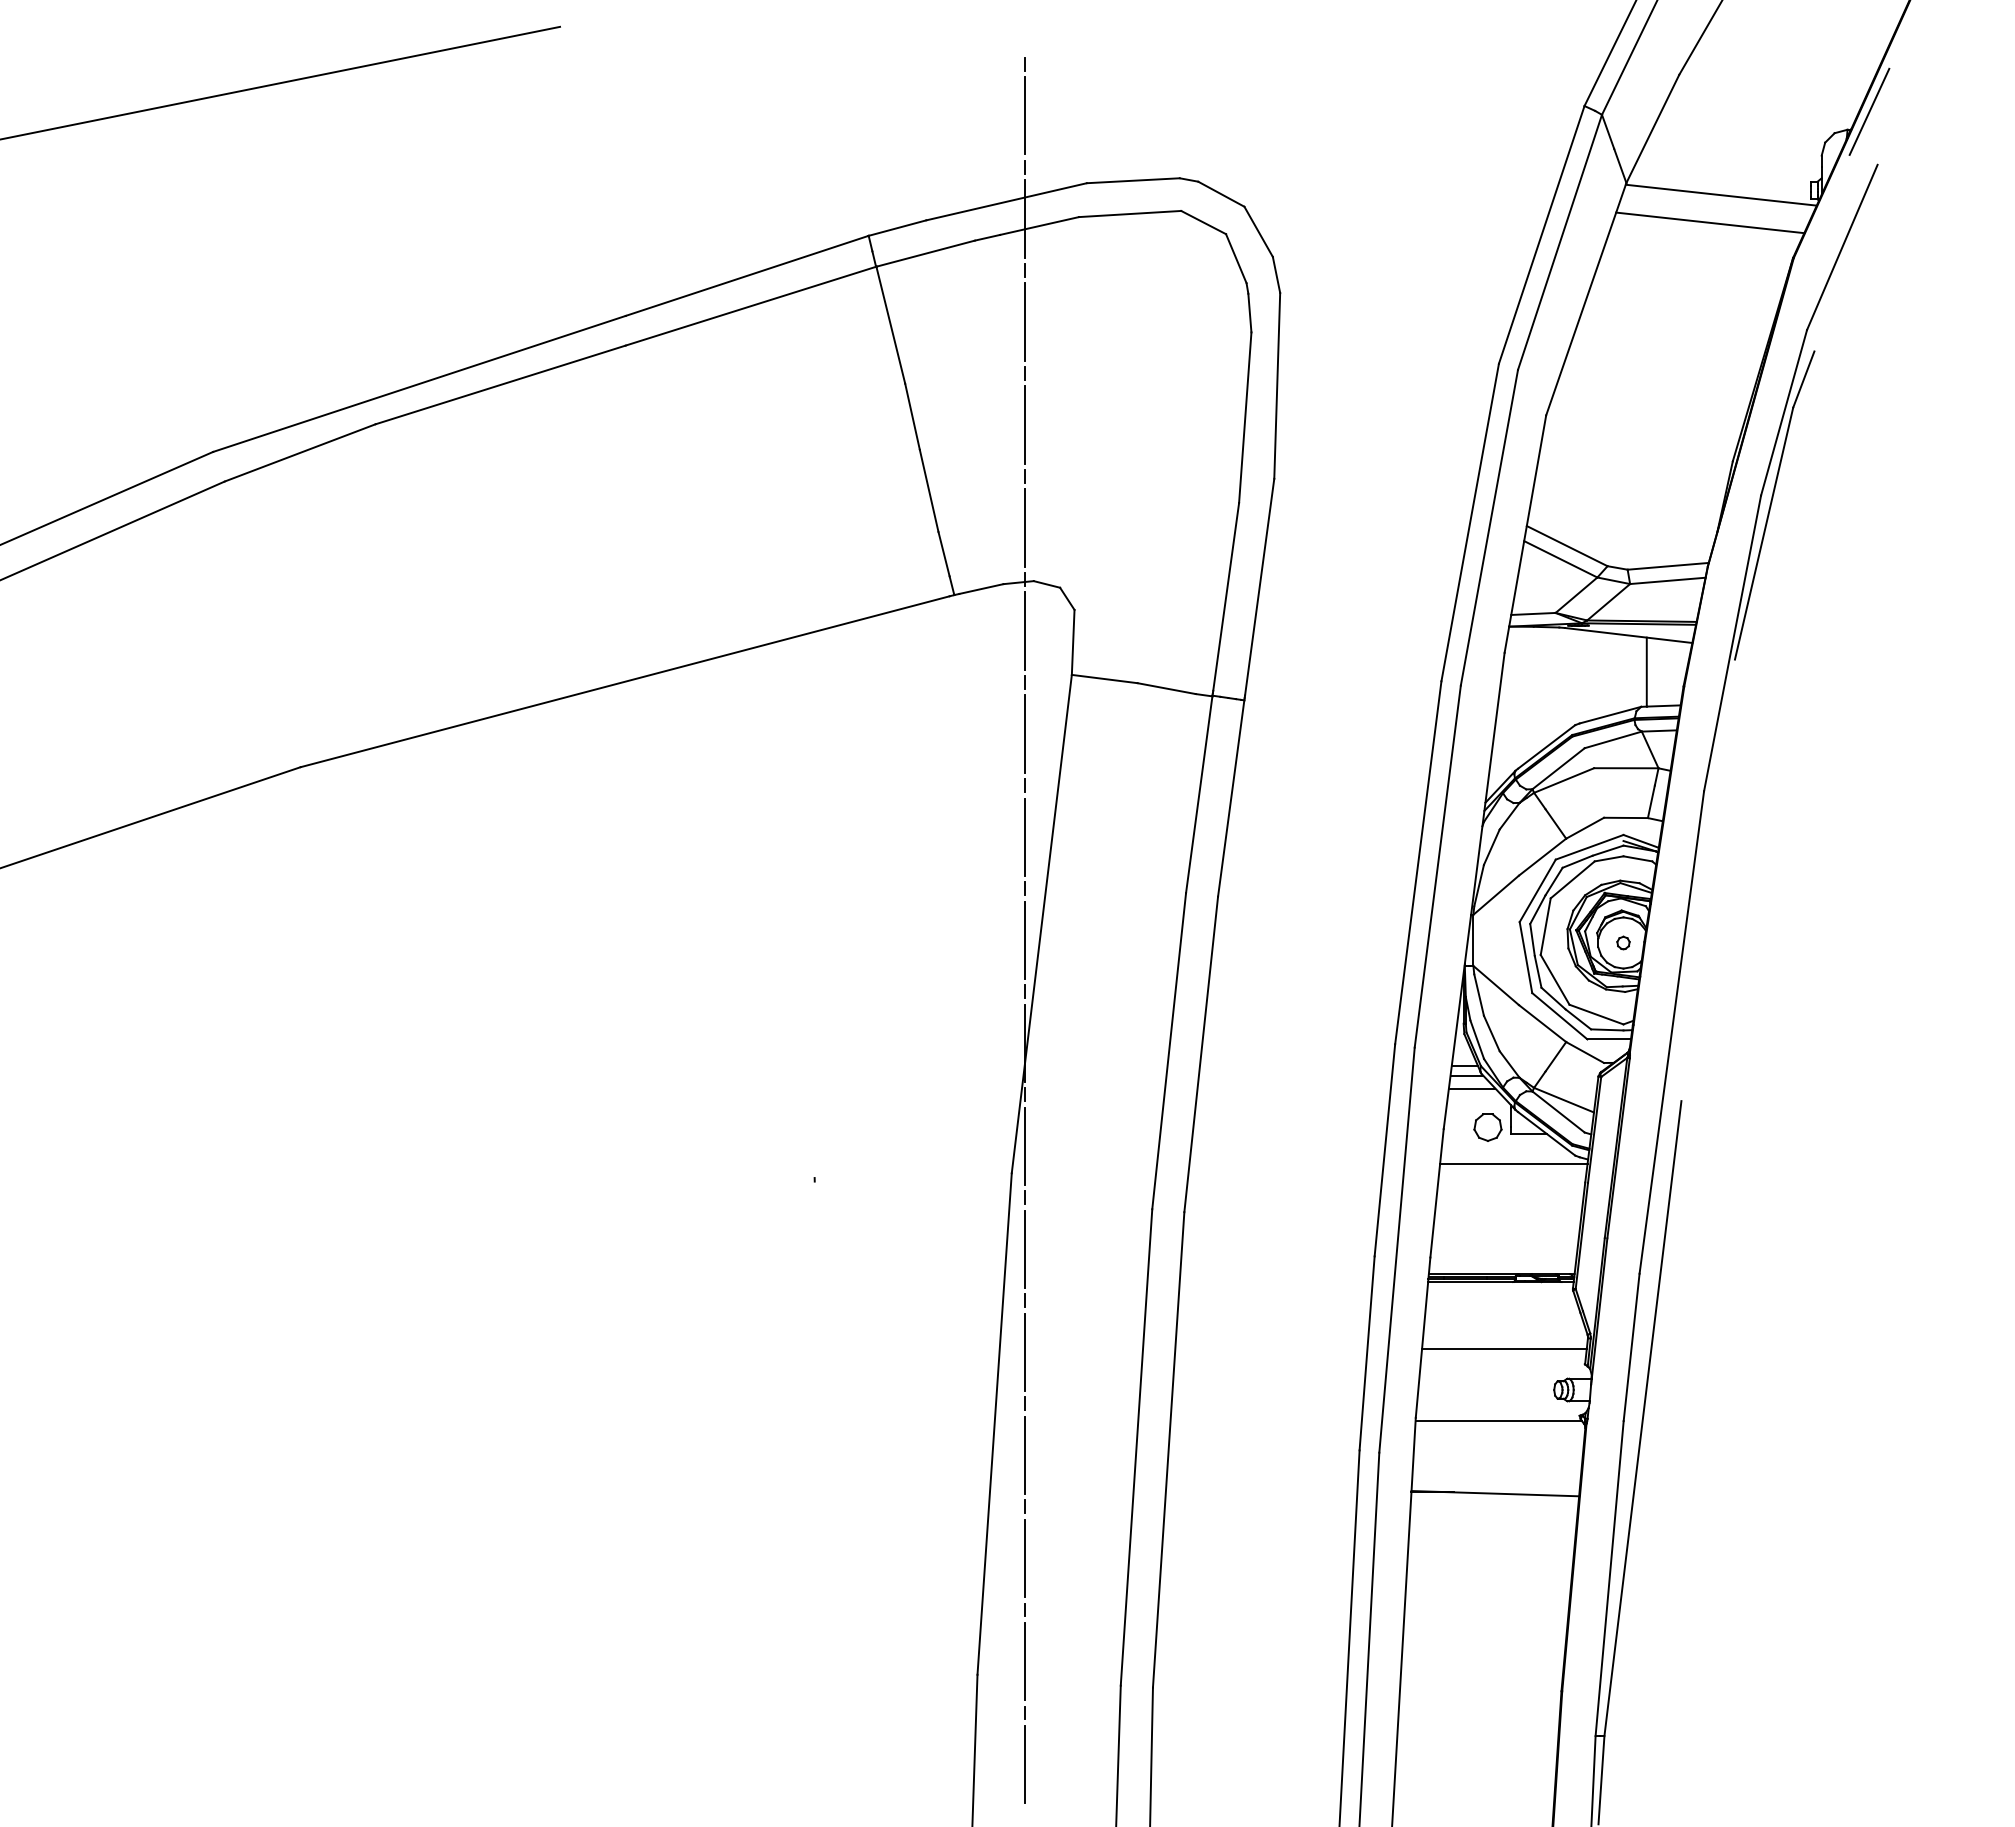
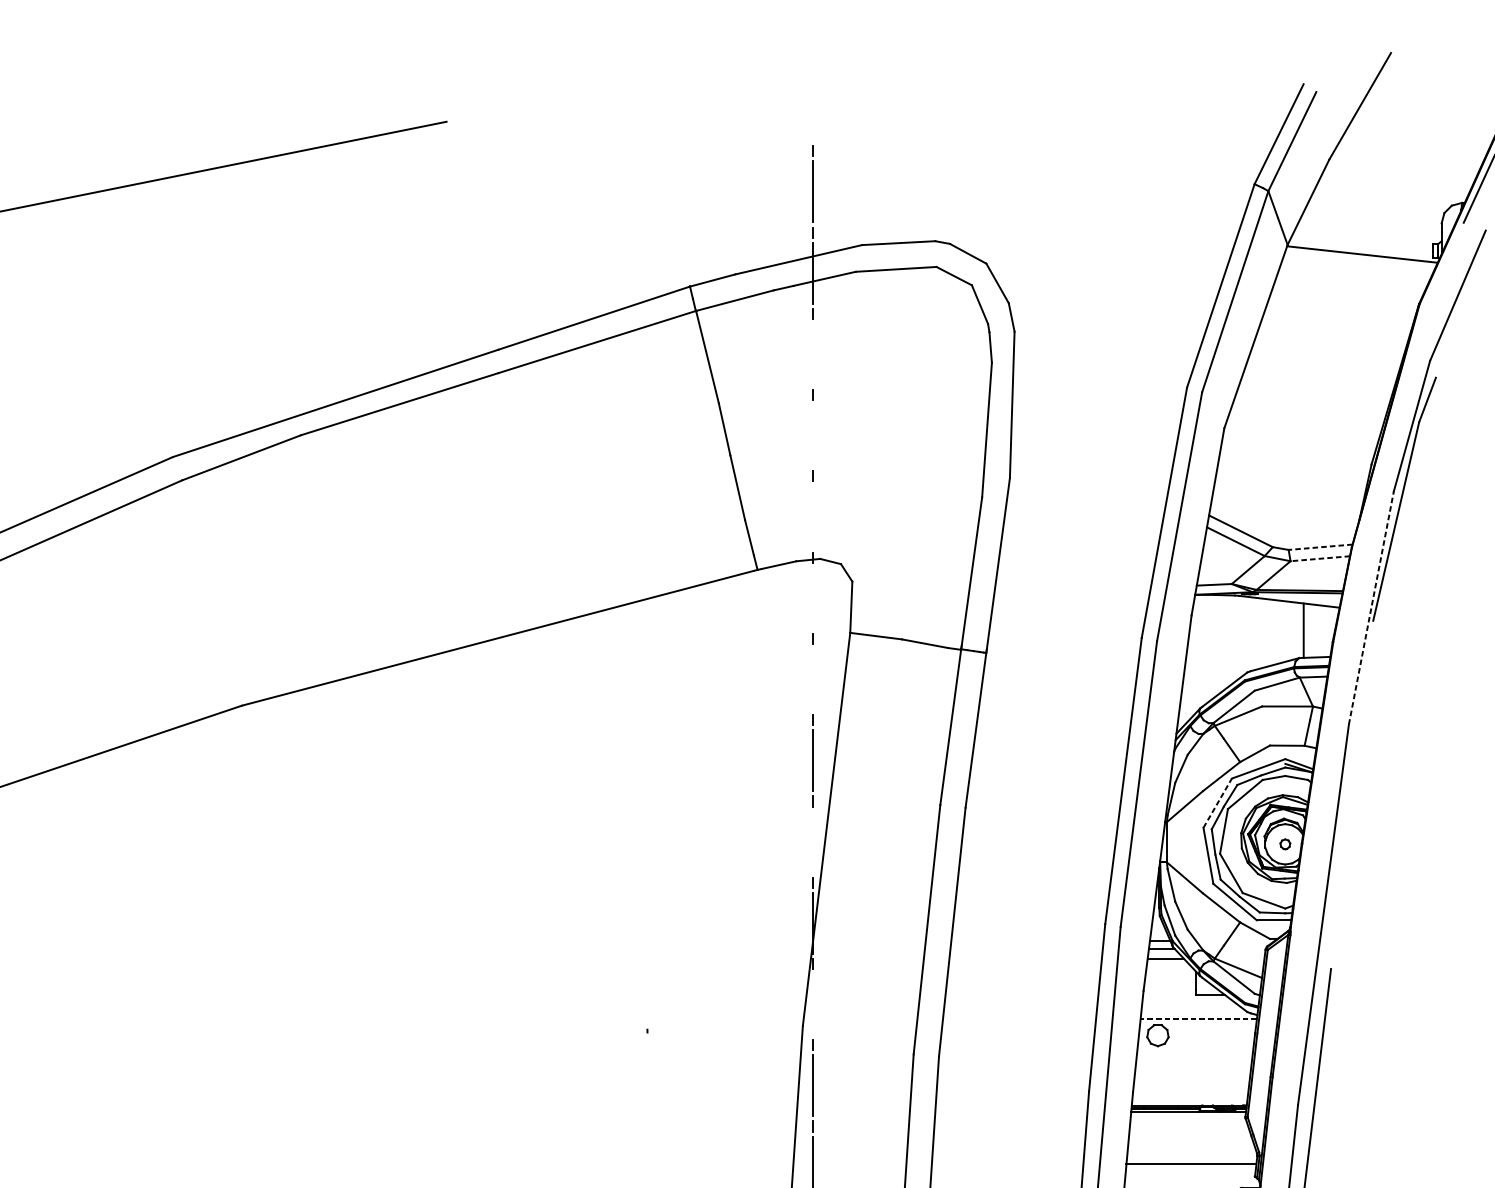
line: (1710, 222) -> (1353, 276), removed
line: (1024, 321) -> (812, 354), removed
line: (1024, 424) -> (812, 435), removed
line: (1024, 527) -> (812, 516), removed
line: (1668, 566) -> (1320, 547), solid -> dashed
line: (1667, 580) -> (1320, 558), solid -> dashed
line: (1024, 630) -> (812, 597), removed
line: (1732, 643) -> (1371, 608), solid -> dashed
line: (1024, 733) -> (812, 679), removed
line: (1537, 890) -> (1217, 802), solid -> dashed
line: (1024, 939) -> (812, 841), removed
part: (1487, 1127) -> (1157, 1035), moved
line: (1024, 1145) -> (812, 1004), removed
line: (1513, 1164) -> (1198, 1019), solid -> dashed

